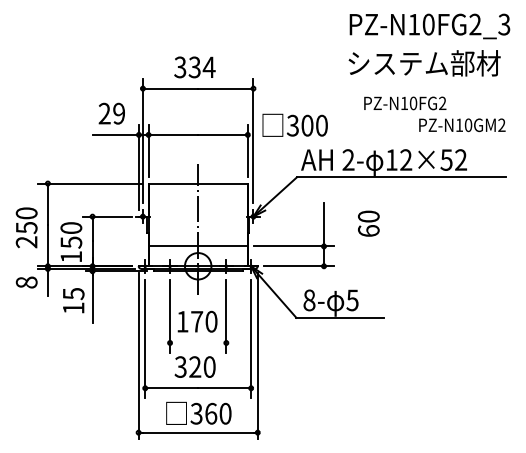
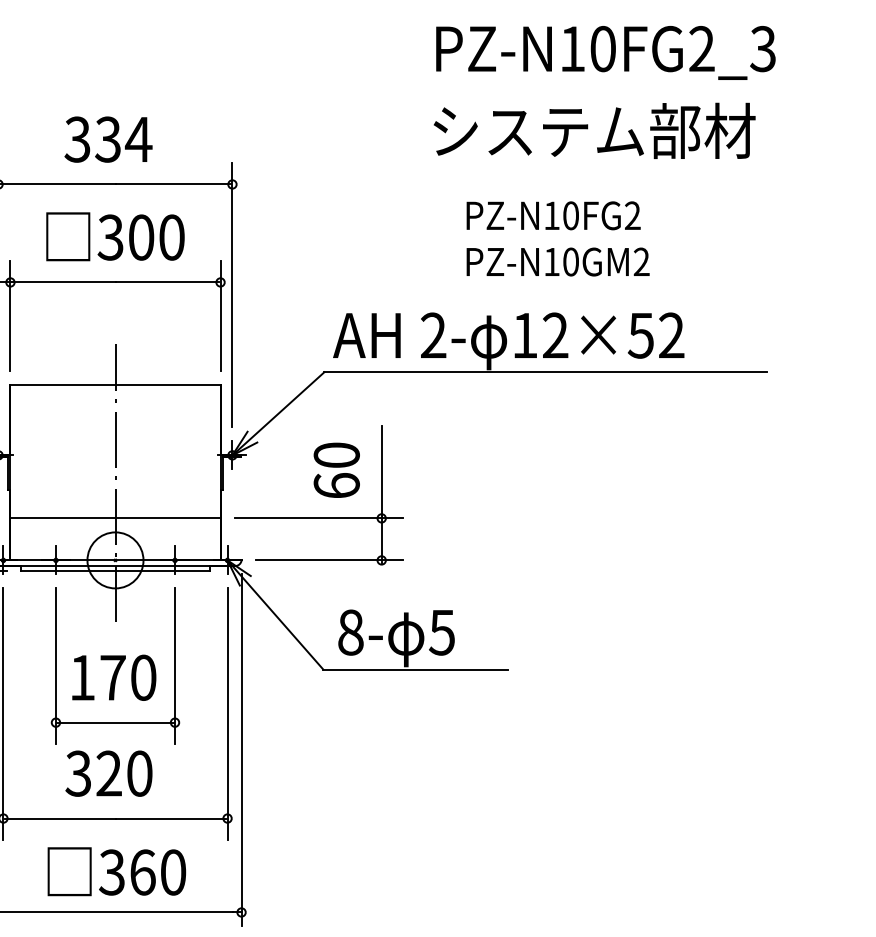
text: (294, 124) -> (113, 234), moved
text: (462, 125) -> (558, 262), moved
text: (368, 223) -> (336, 469), moved
line: (197, 342) -> (113, 721), added

